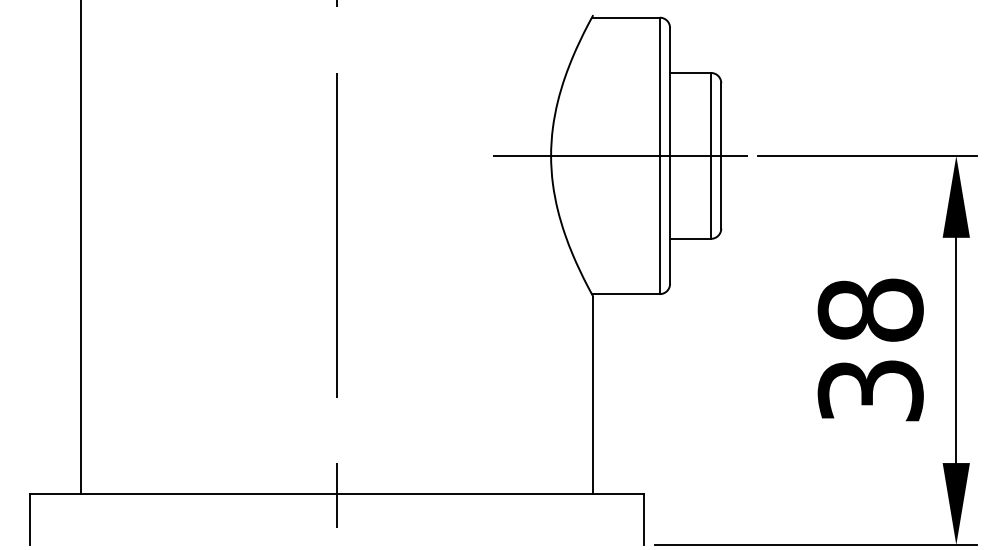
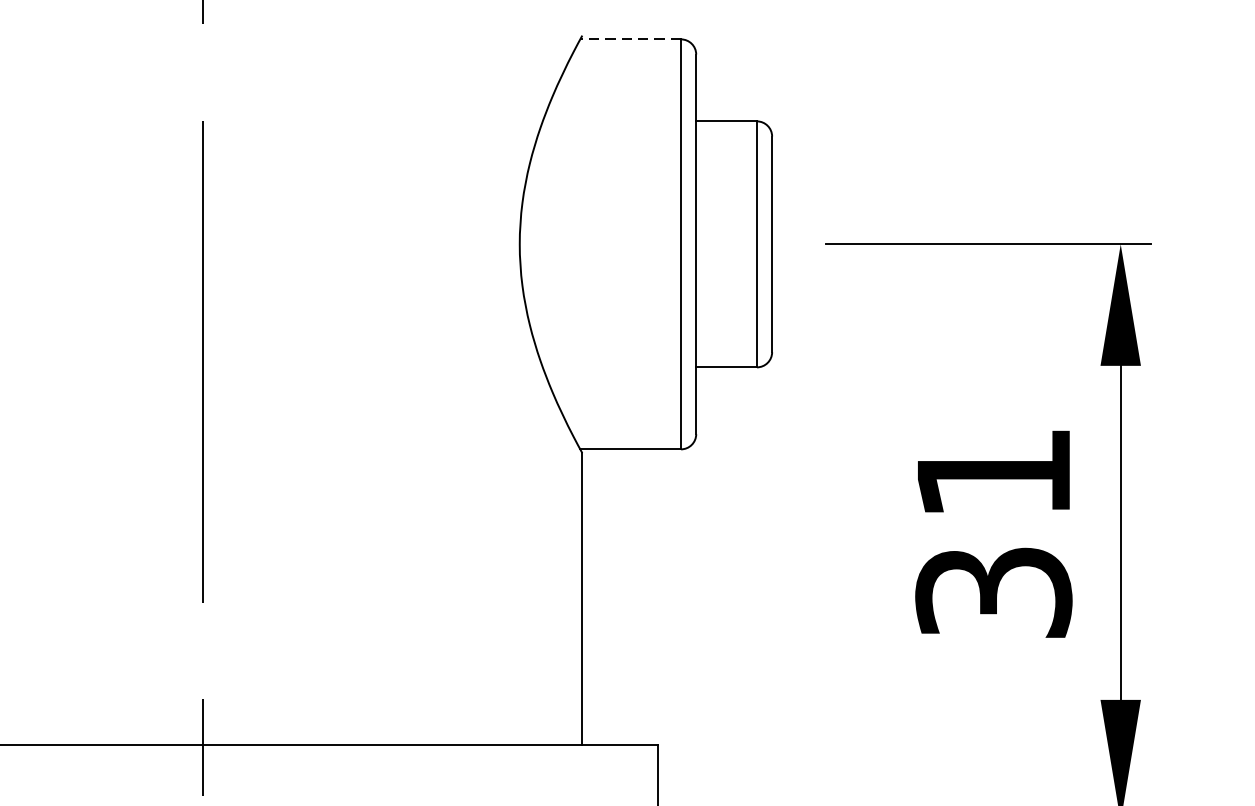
line: (625, 17) -> (630, 39), solid -> dashed
line: (619, 155) -> (621, 243), removed
text: (870, 309) -> (993, 472), 38 -> 31

